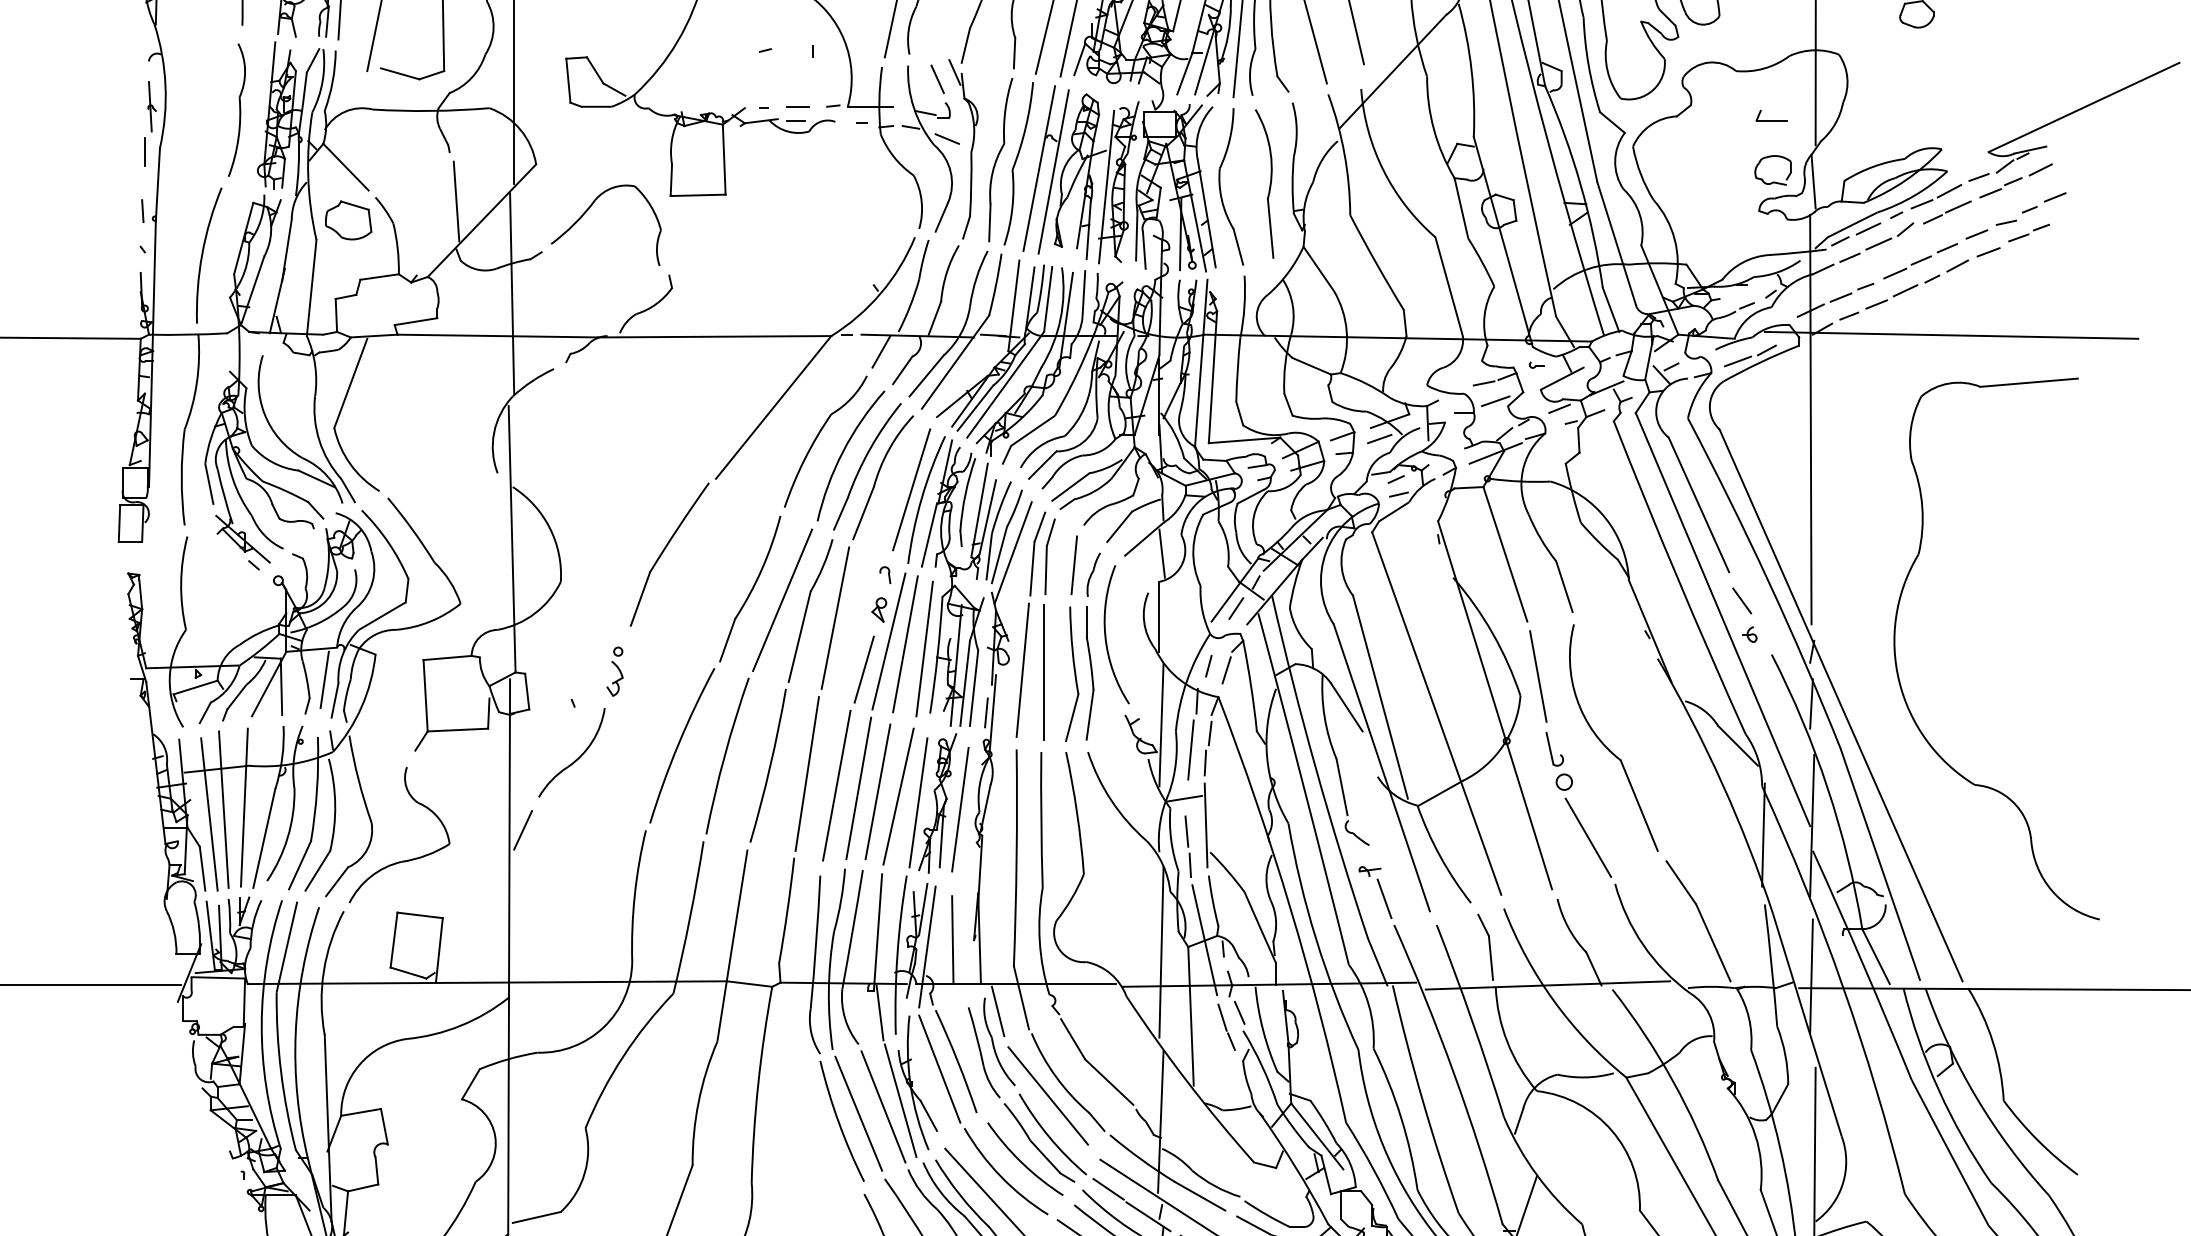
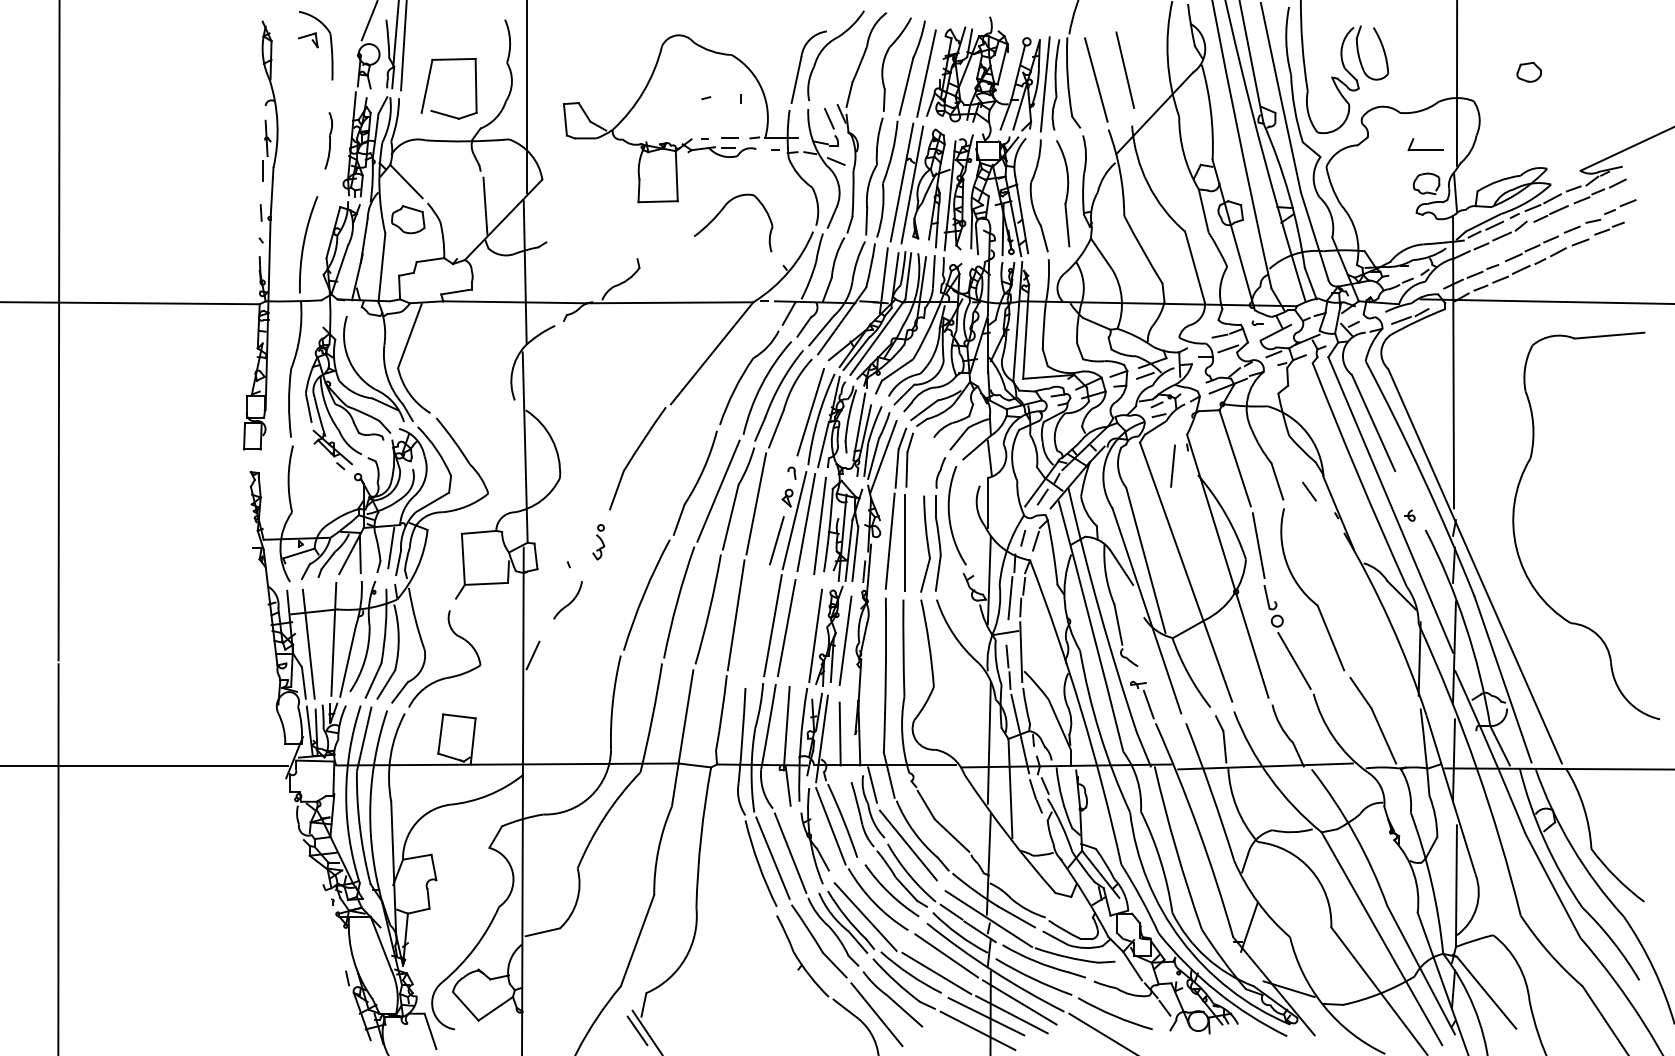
part: (236, 109) -> (328, 140), size x0.6
part: (1770, 115) -> (1424, 144), size x1.6
part: (588, 211) -> (720, 213), moved
line: (1073, 564) -> (1172, 465), moved
line: (1742, 600) -> (1309, 491), moved
part: (571, 753) -> (567, 600), size x0.6
line: (837, 785) -> (757, 623), removed
line: (898, 796) -> (801, 631), removed
line: (222, 809) -> (318, 640), removed
line: (900, 1100) -> (802, 848), removed

